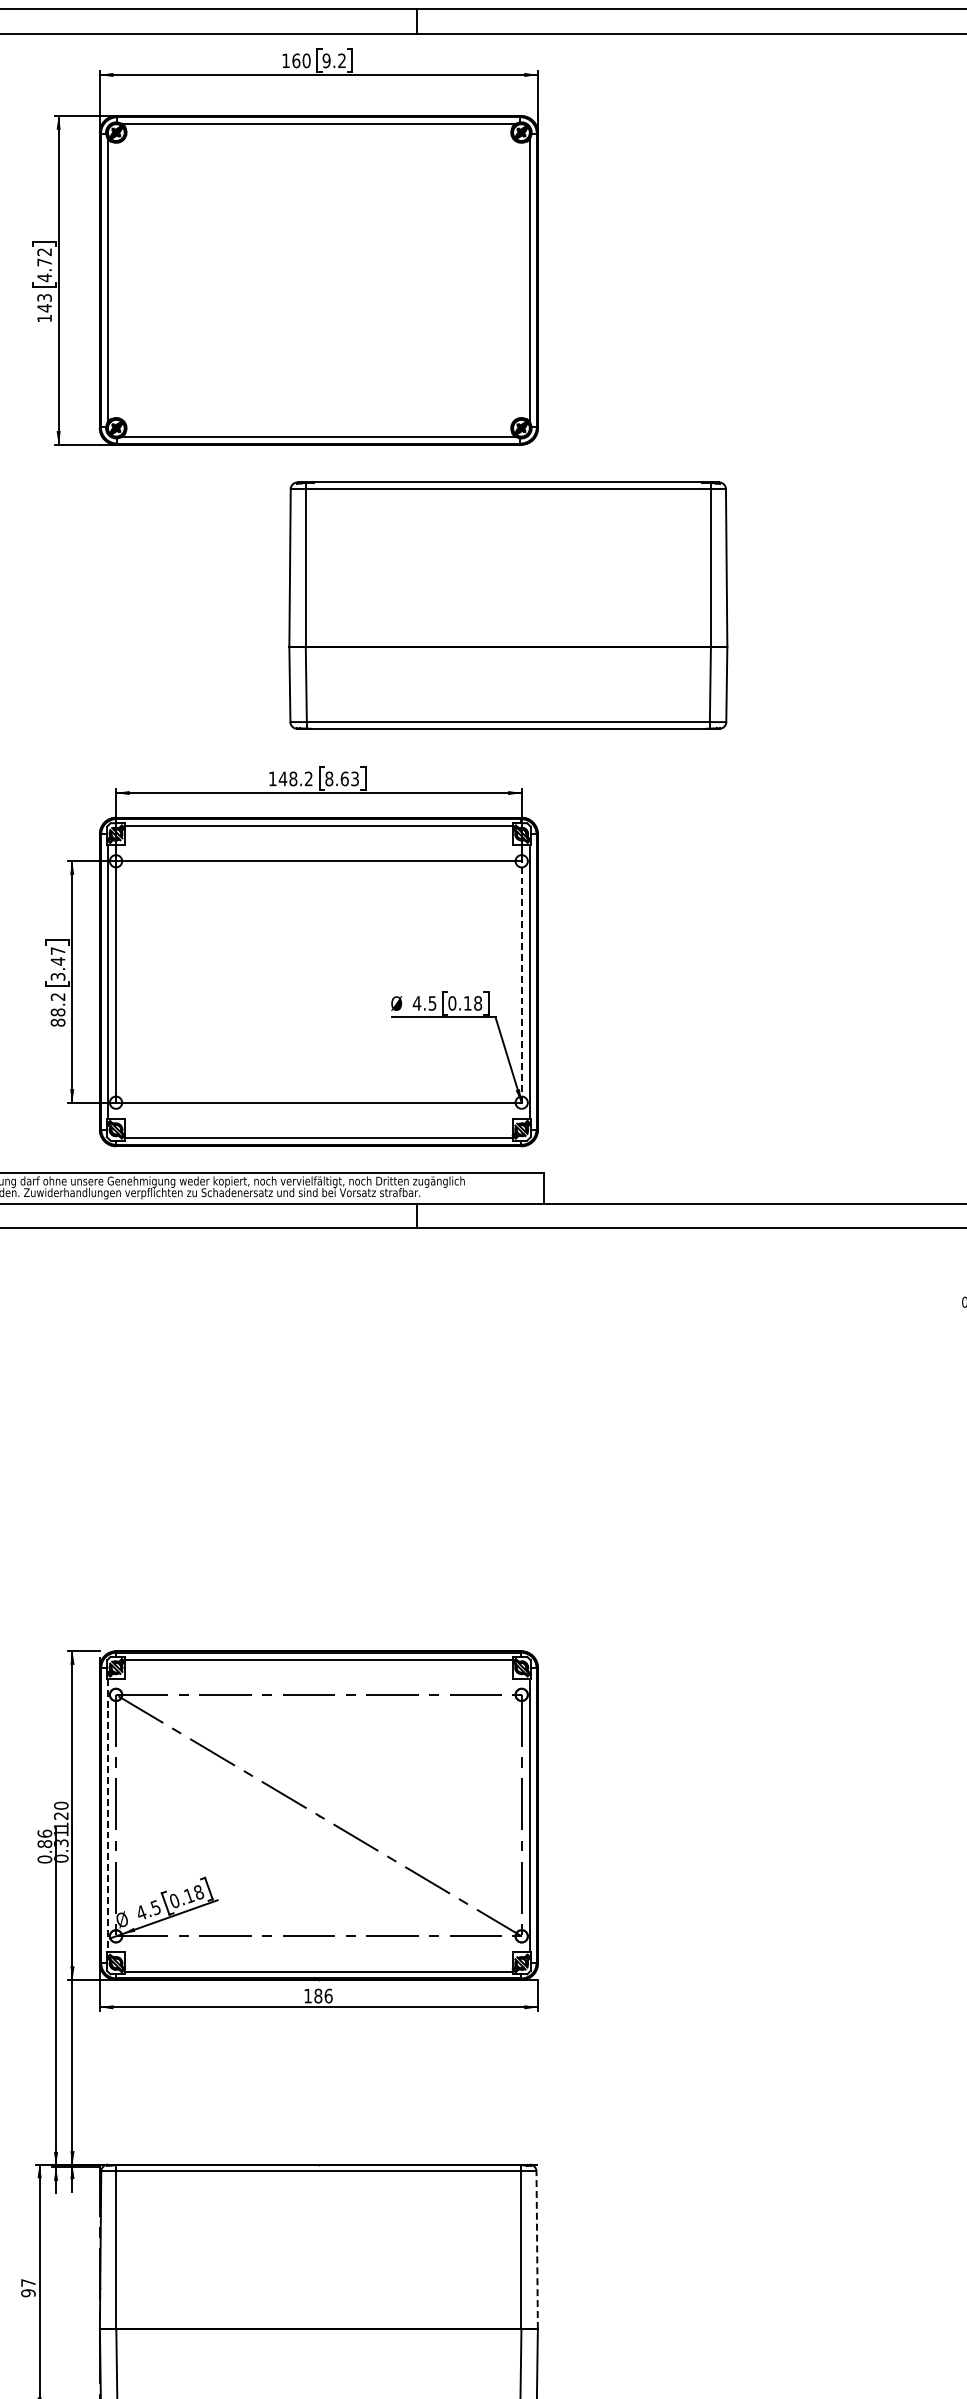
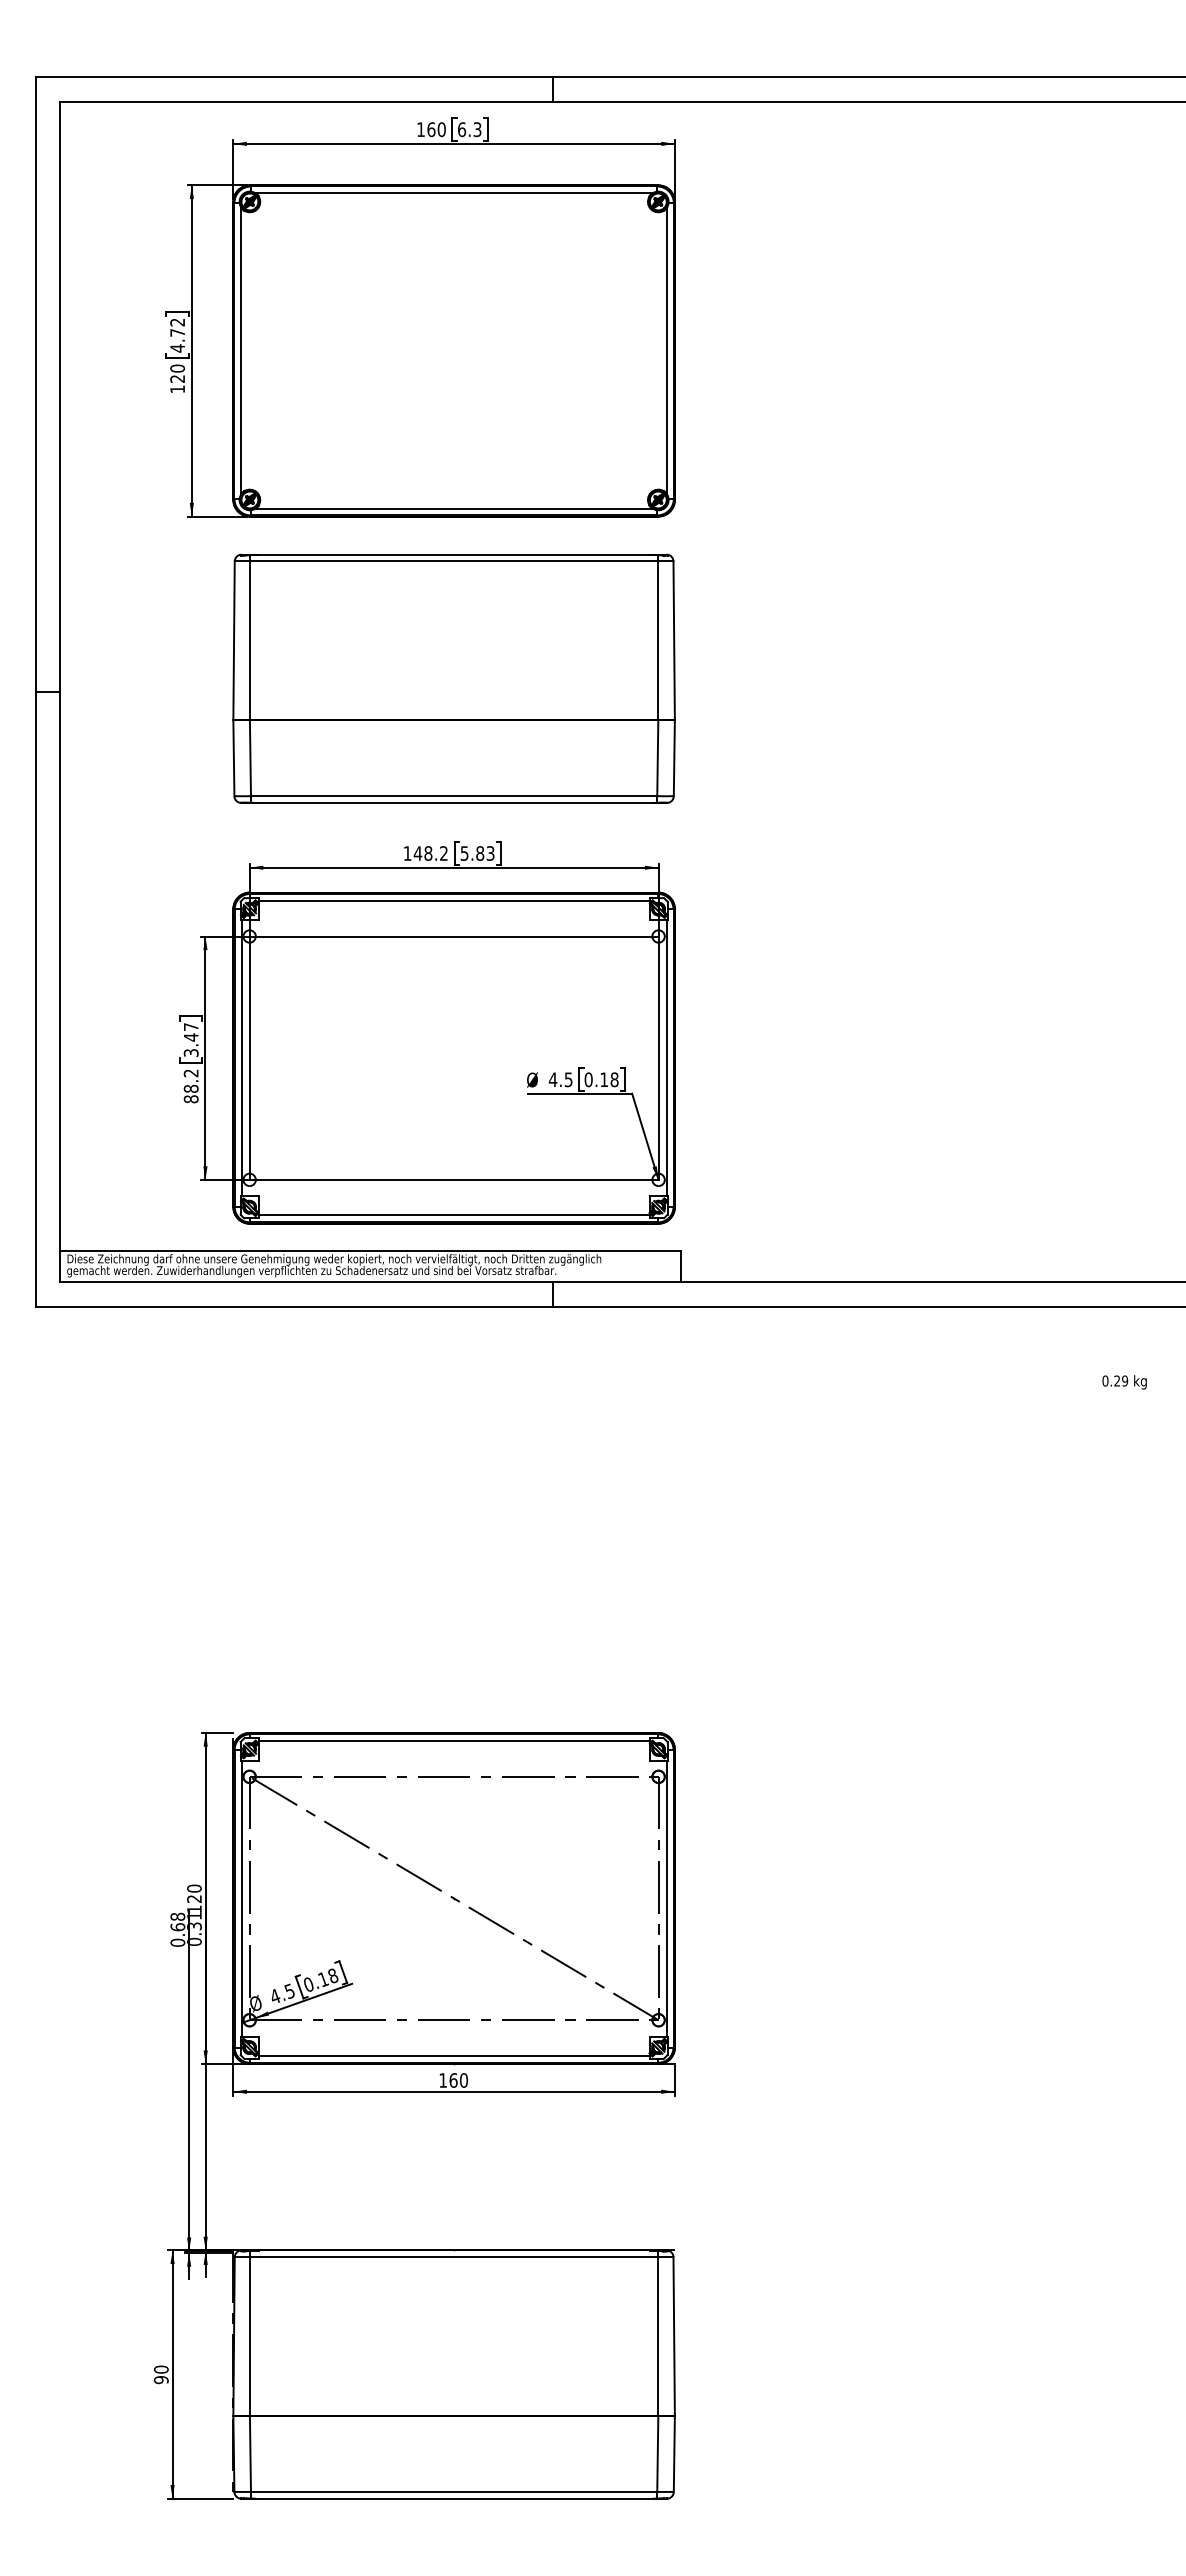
text: (334, 60) -> (469, 129), 9.2 -> 6.3
text: (44, 302) -> (177, 373), 143 -> 120
part: (507, 605) -> (453, 678), moved
text: (337, 778) -> (472, 853), 8.63 -> 5.83
line: (521, 982) -> (658, 1058), dashed -> solid
line: (107, 1815) -> (241, 1898), dashed -> solid
text: (44, 1838) -> (177, 1921), 0.86 -> 0.68
text: (323, 1996) -> (458, 2080), 186 -> 160
line: (537, 2250) -> (674, 2336), dashed -> solid
text: (27, 2282) -> (160, 2369), 97 -> 90

